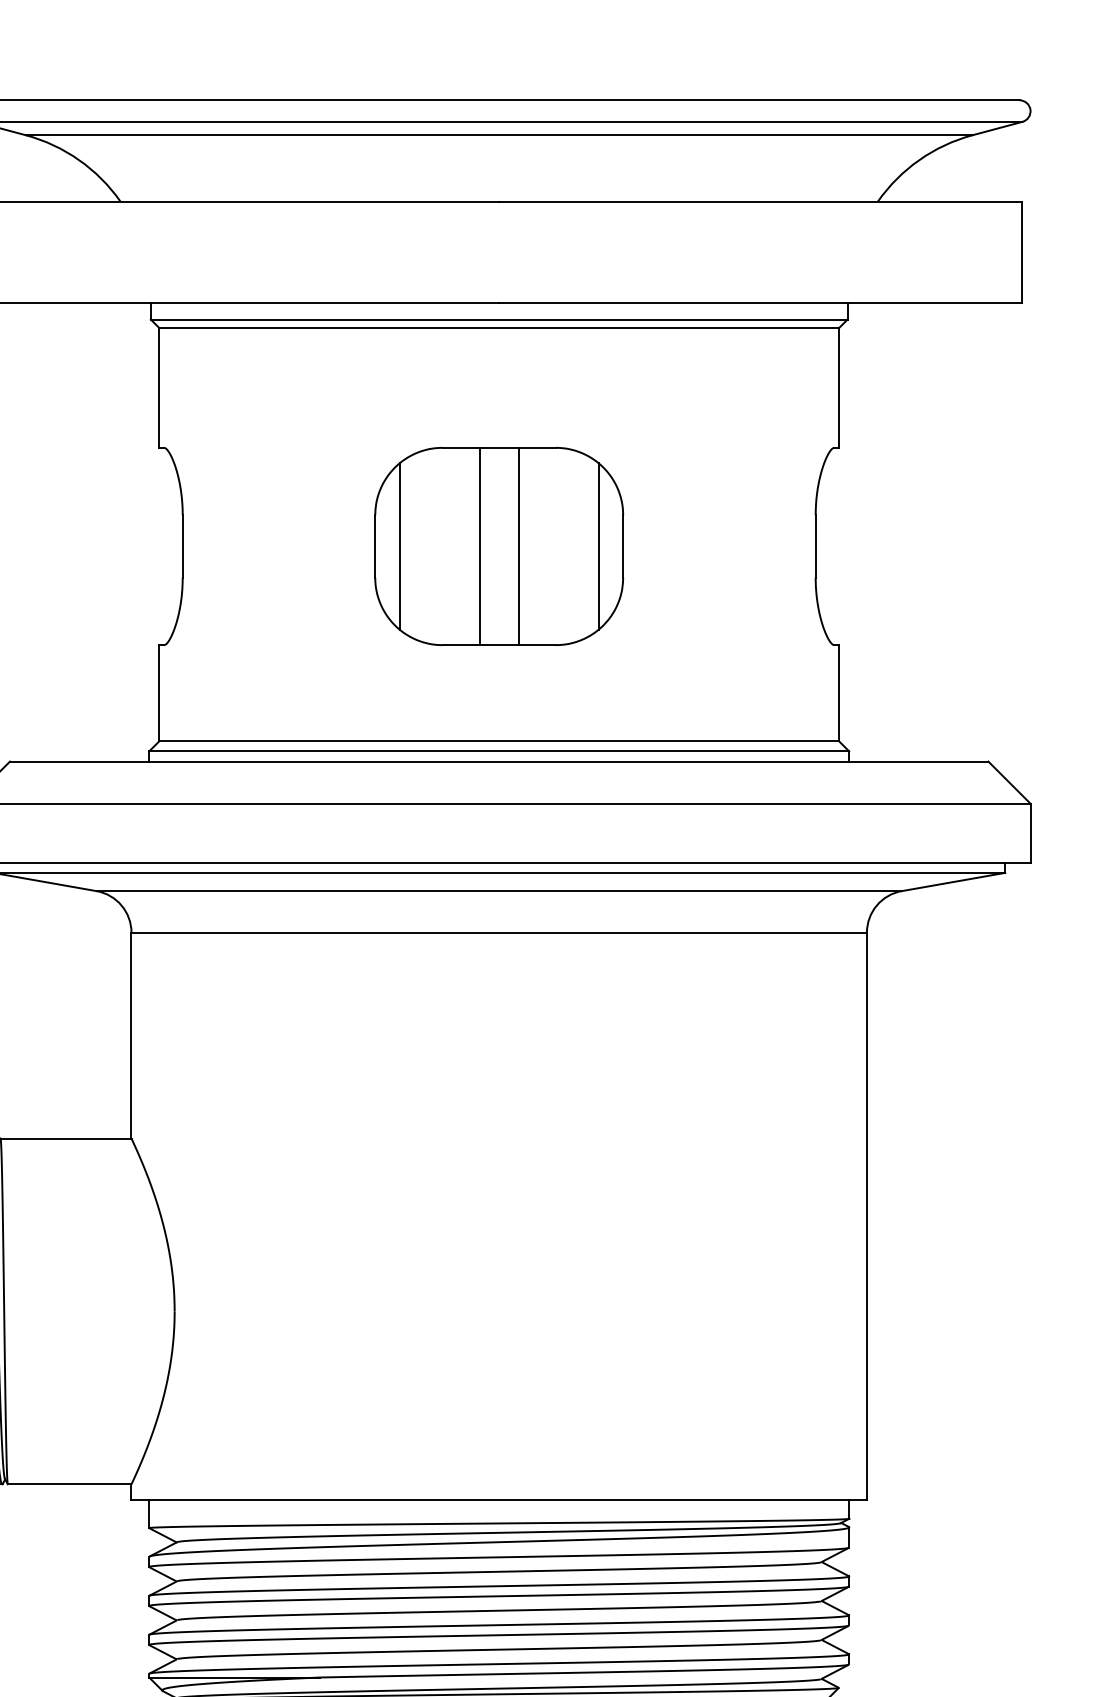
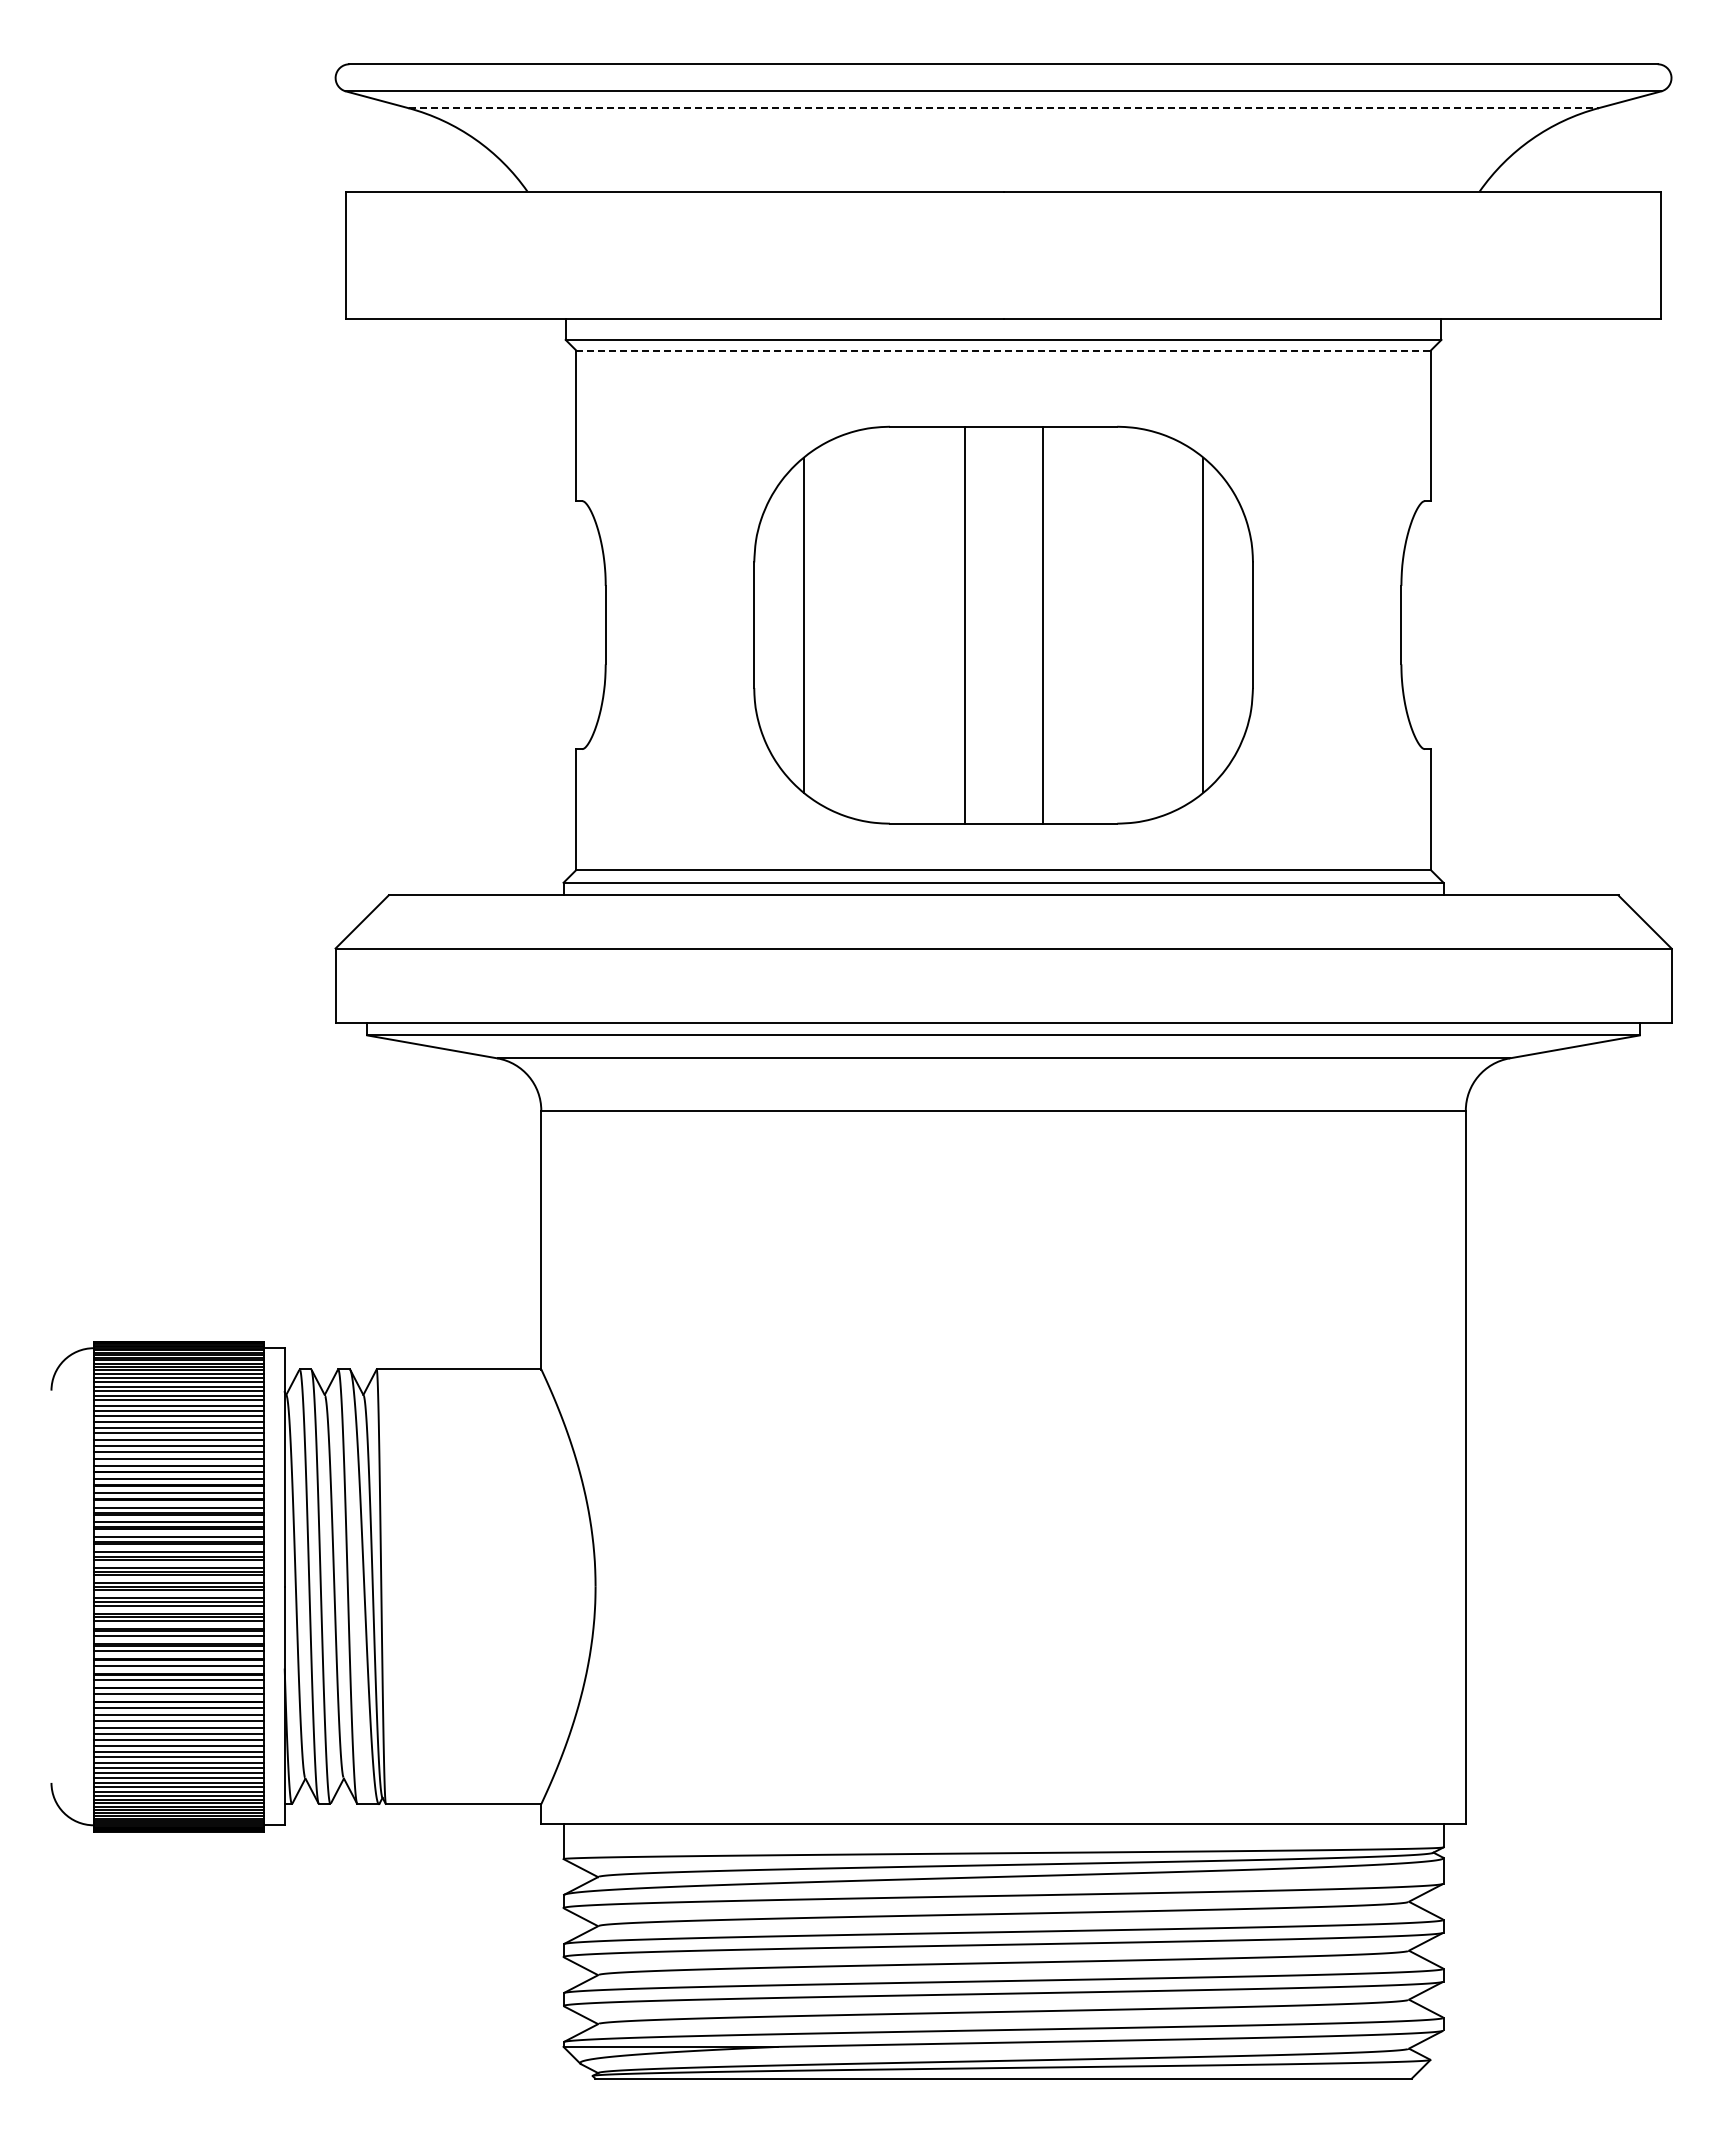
line: (499, 135) -> (1004, 108), solid -> dashed
line: (499, 328) -> (1004, 350), solid -> dashed
part: (499, 545) -> (1003, 624), size x1.6

